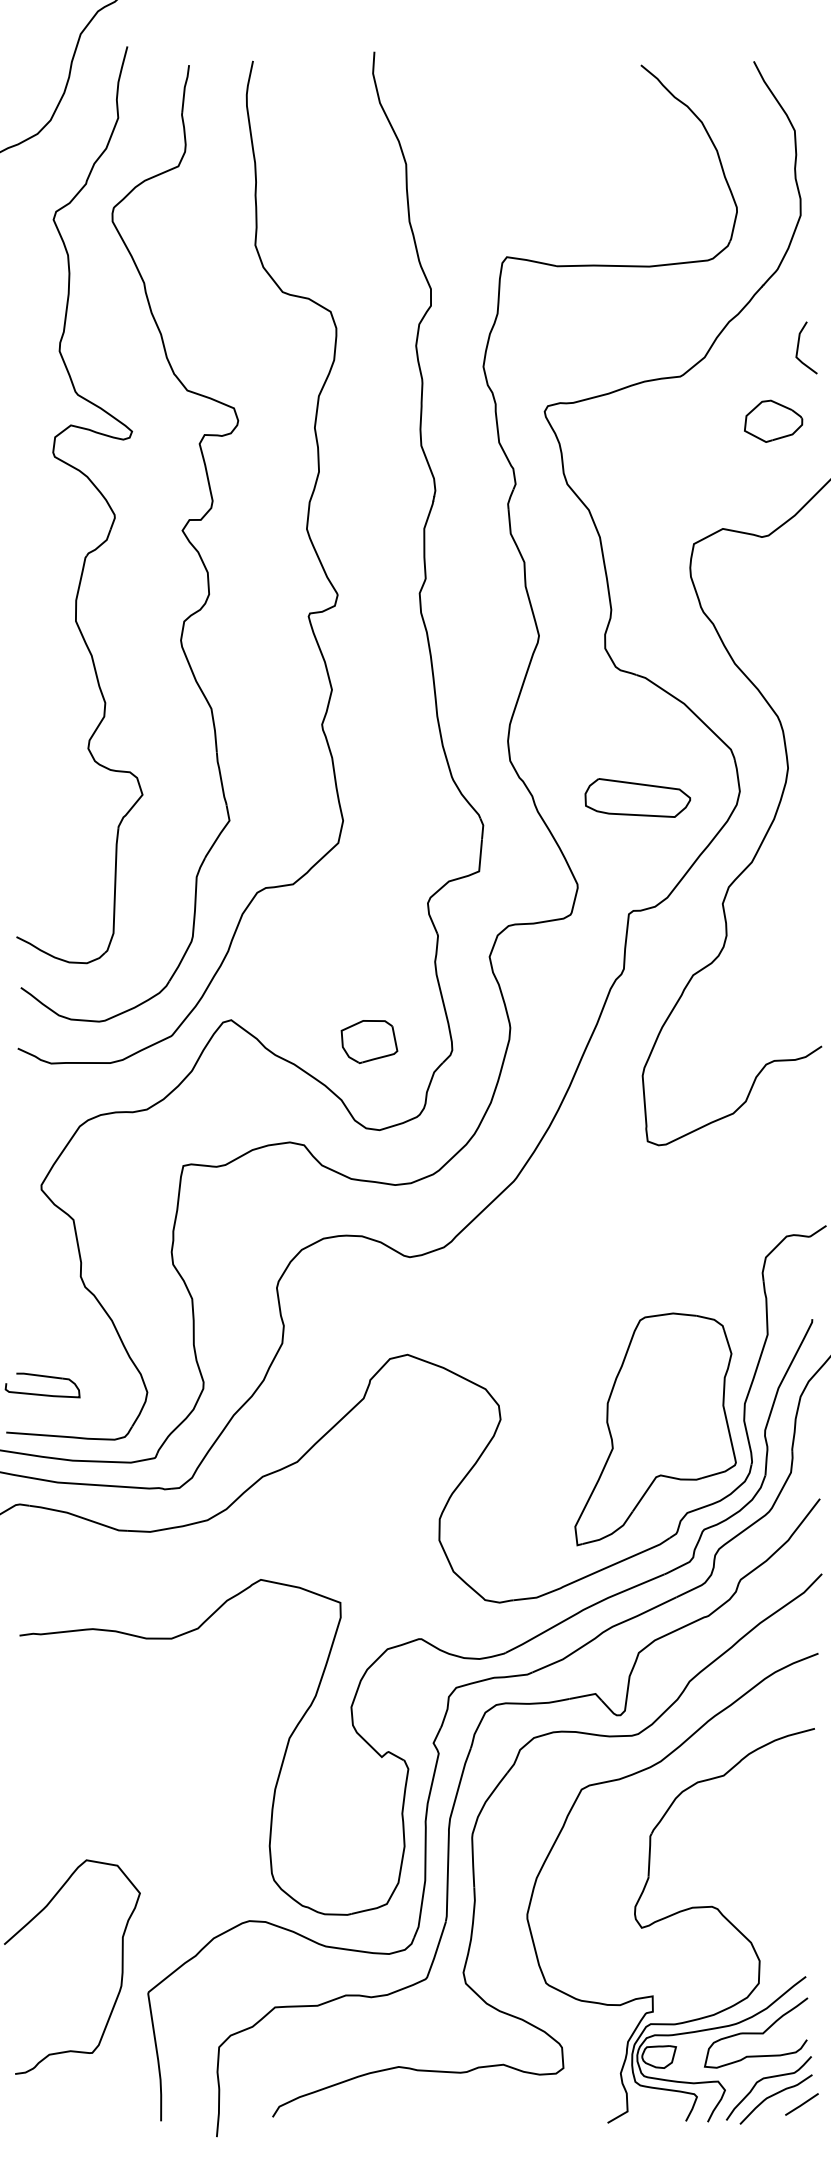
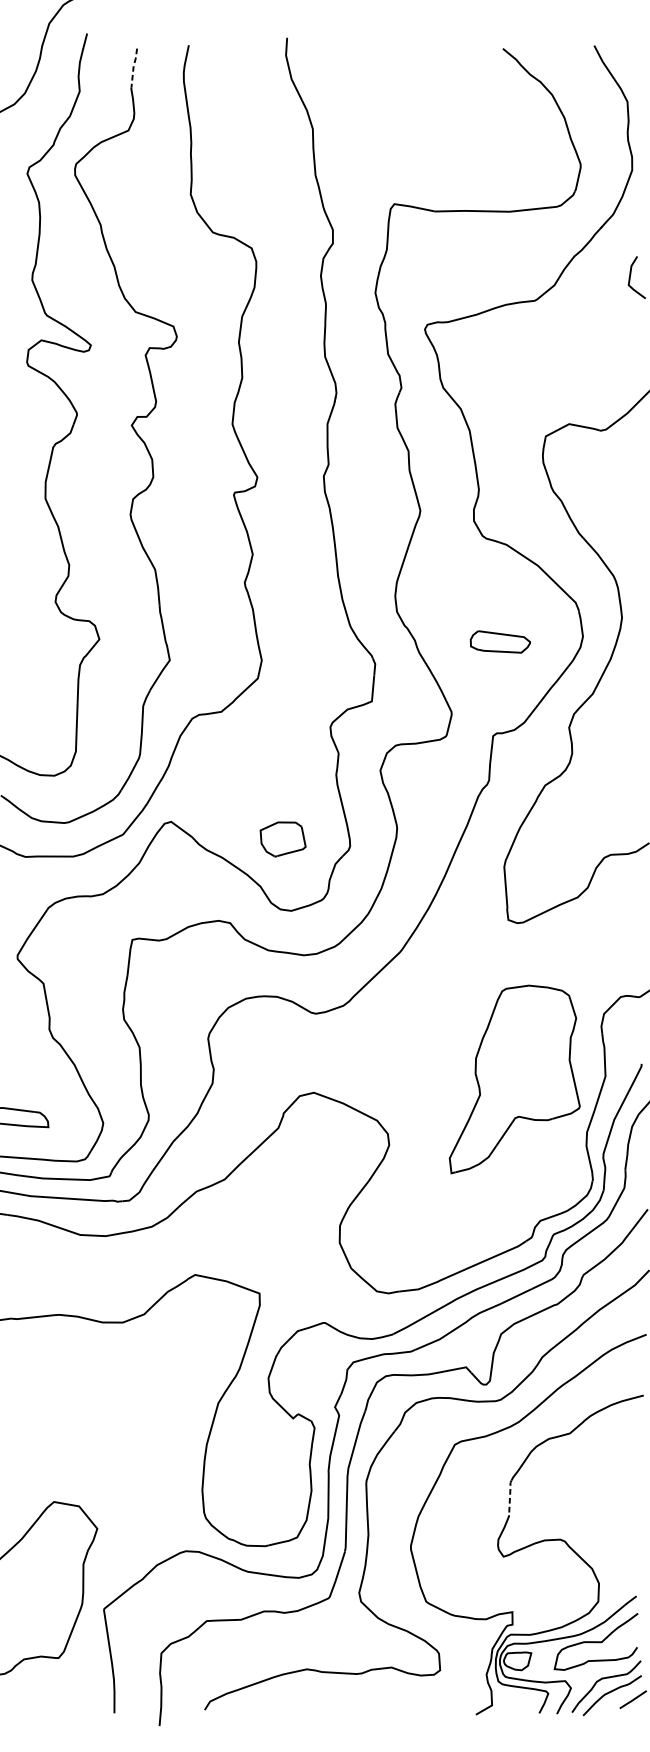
line: (184, 88) -> (133, 67), solid -> dashed
part: (773, 420) -> (610, 336), removed
part: (637, 797) -> (500, 641), size x0.7
part: (655, 1429) -> (514, 1079), moved
line: (649, 1853) -> (509, 1496), solid -> dashed

